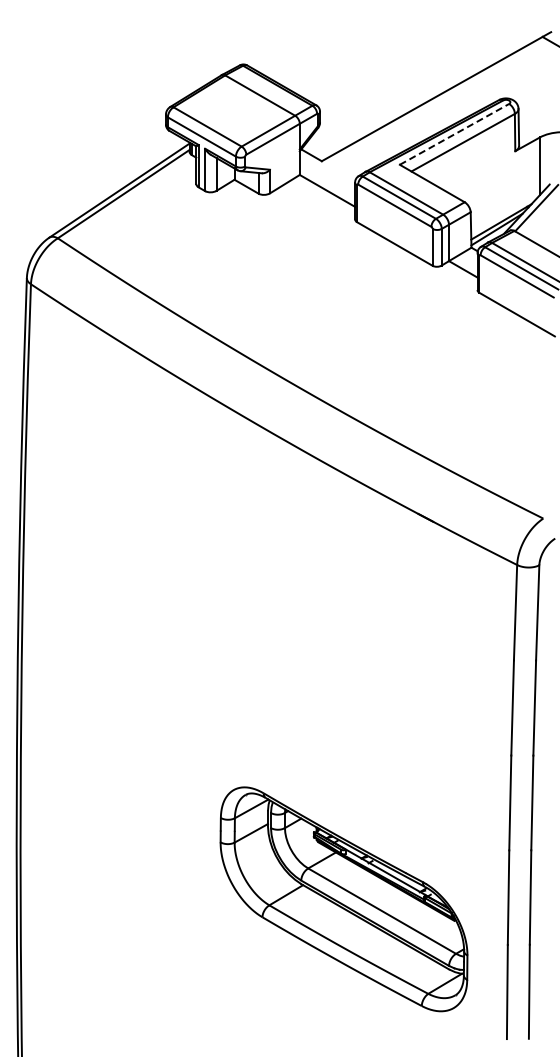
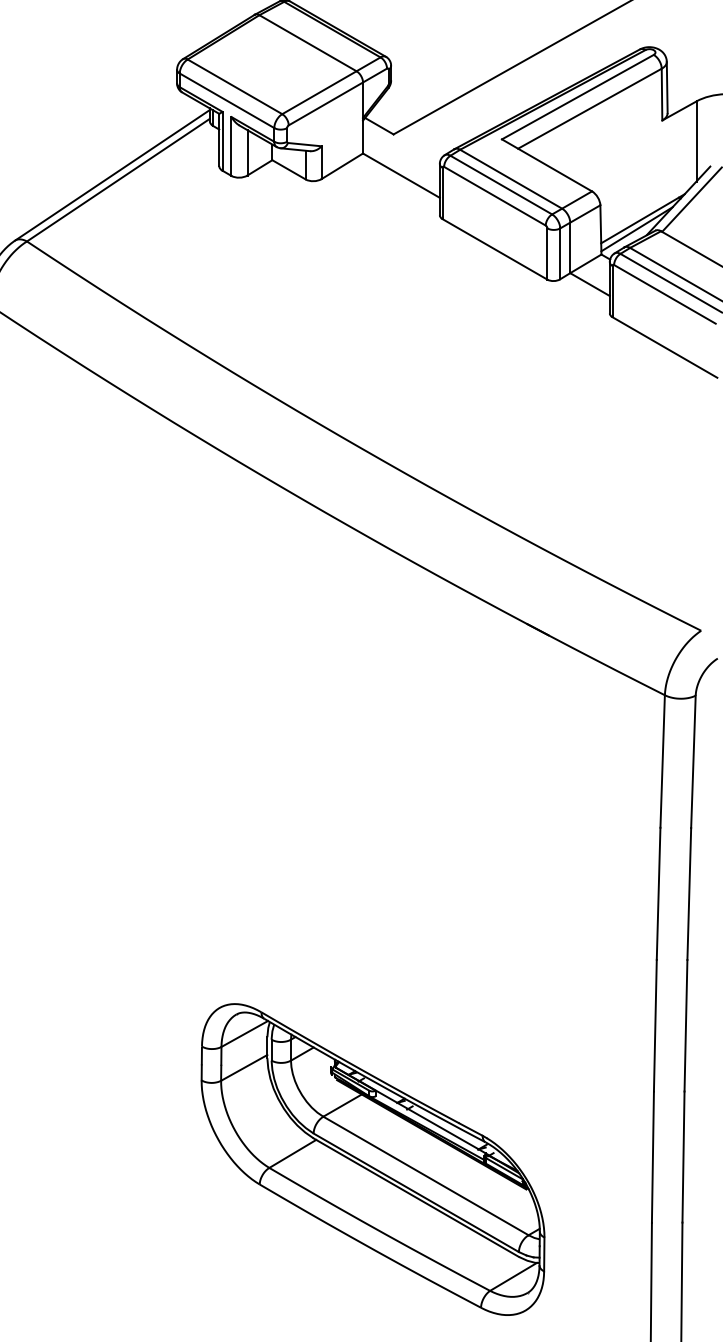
line: (454, 134) -> (577, 97), dashed -> solid
part: (343, 899) -> (372, 1159), moved

